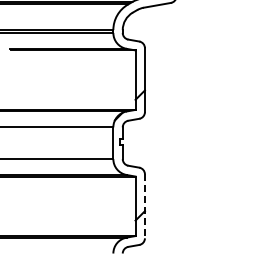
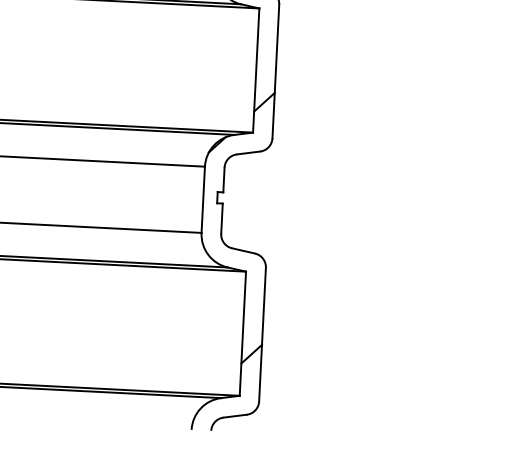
line: (144, 206) -> (261, 335), dashed -> solid

